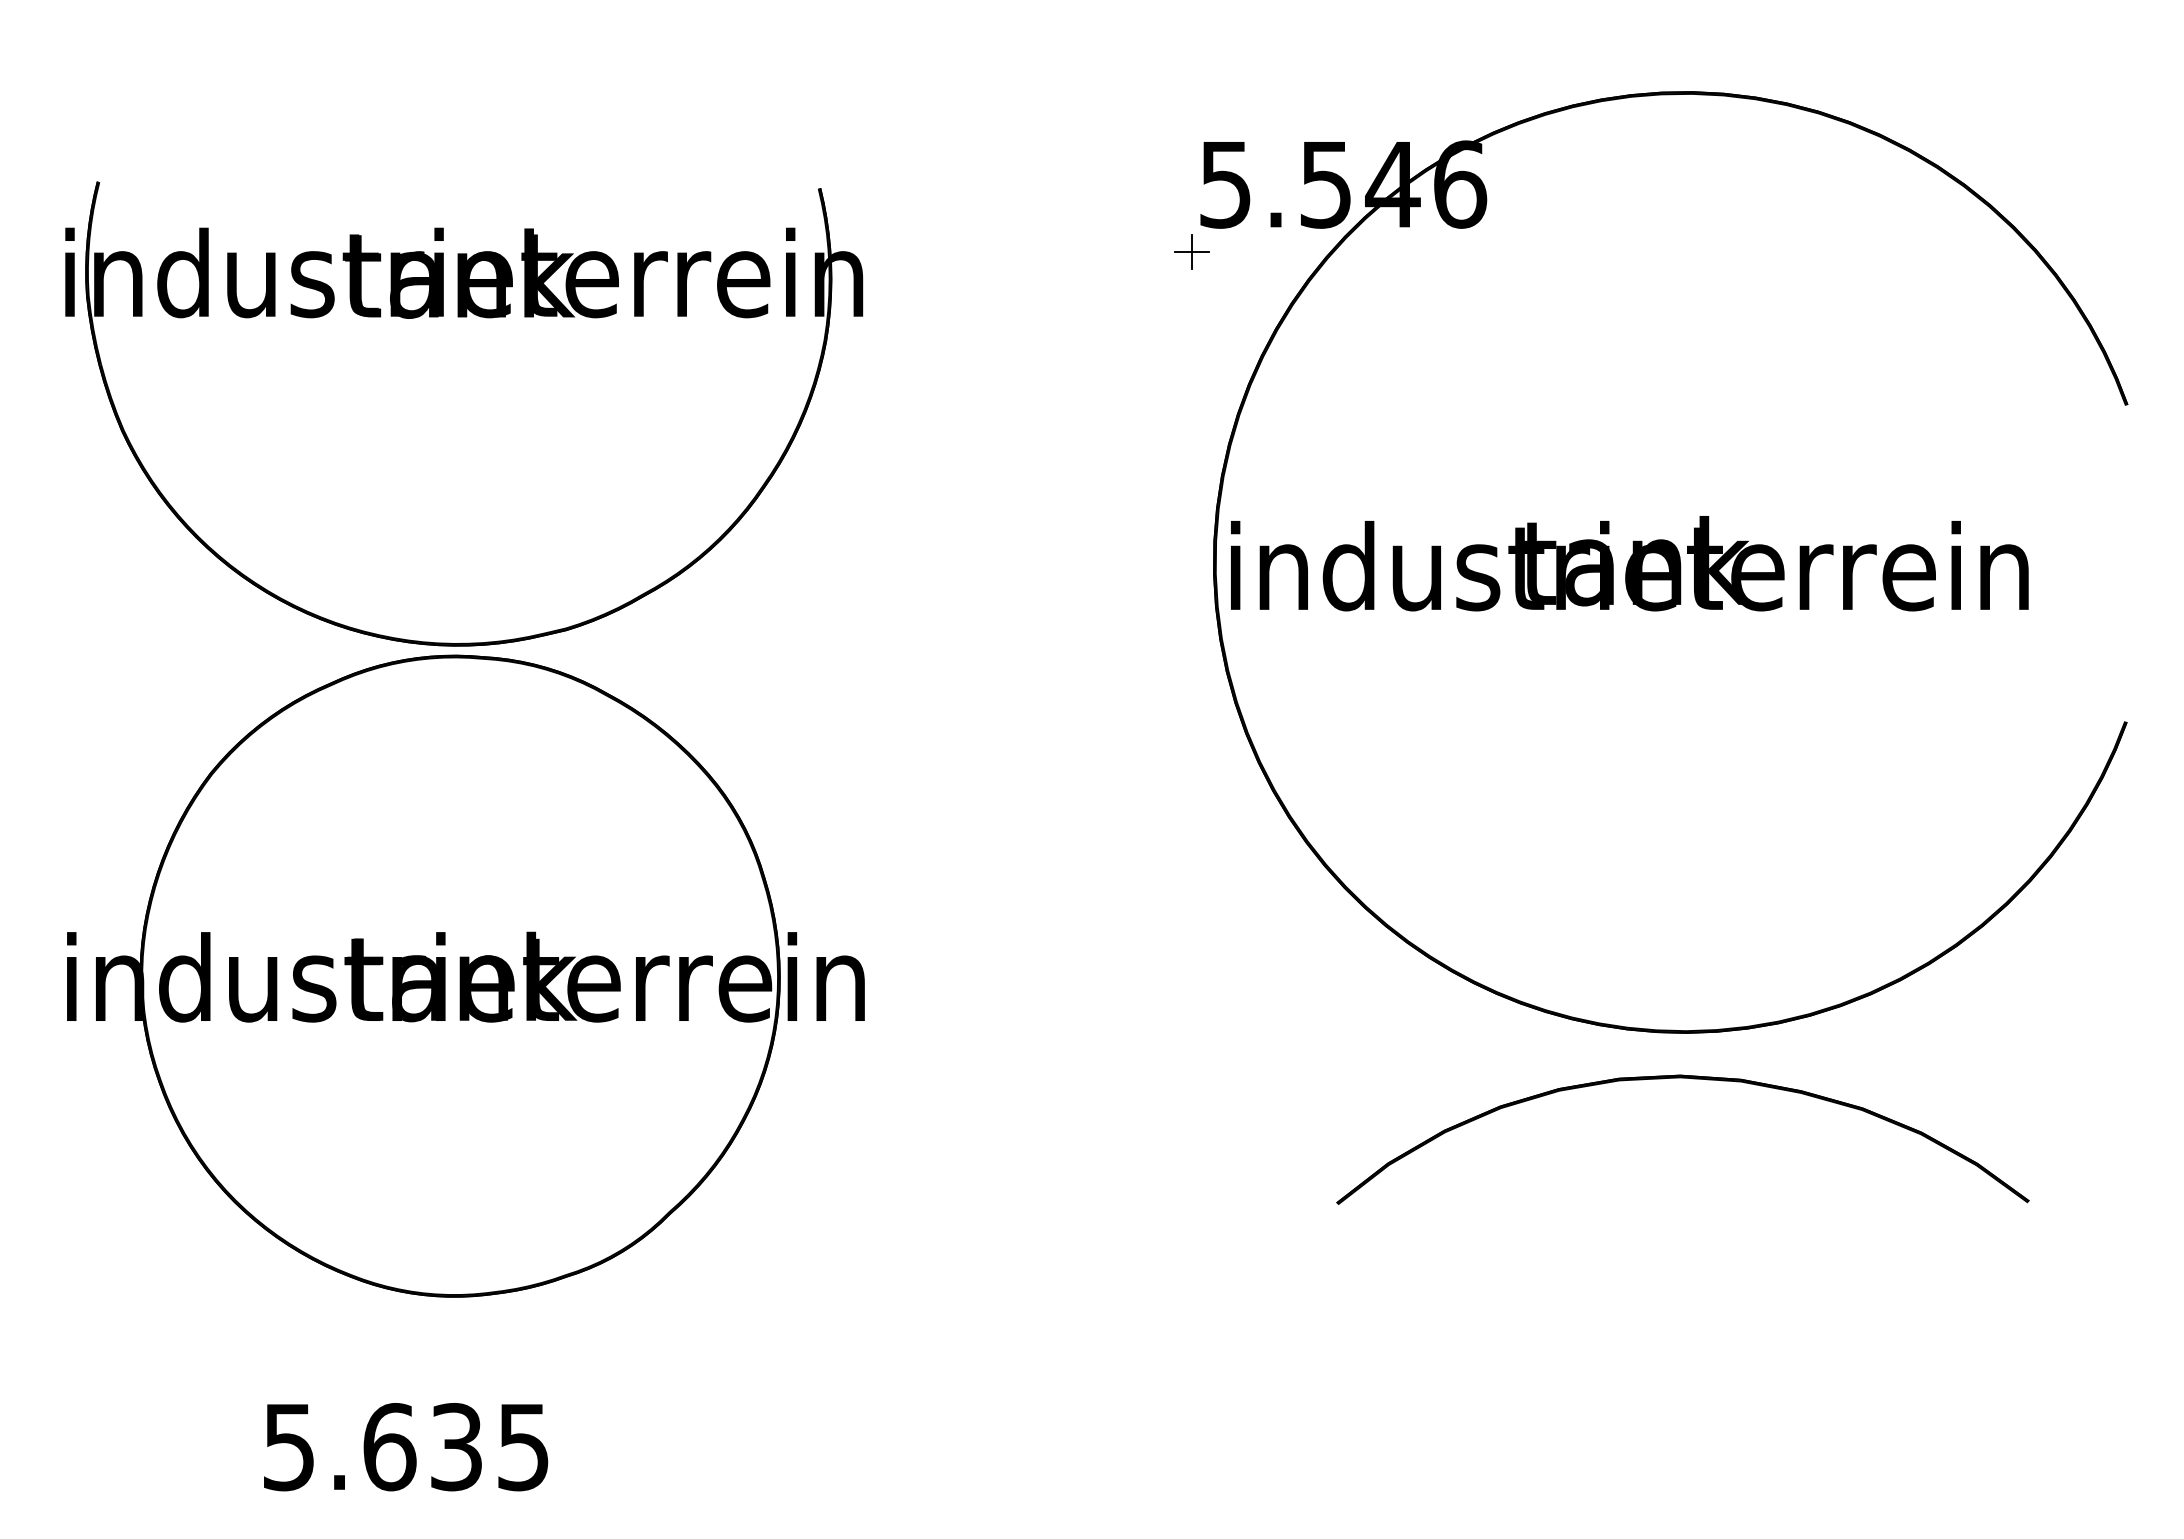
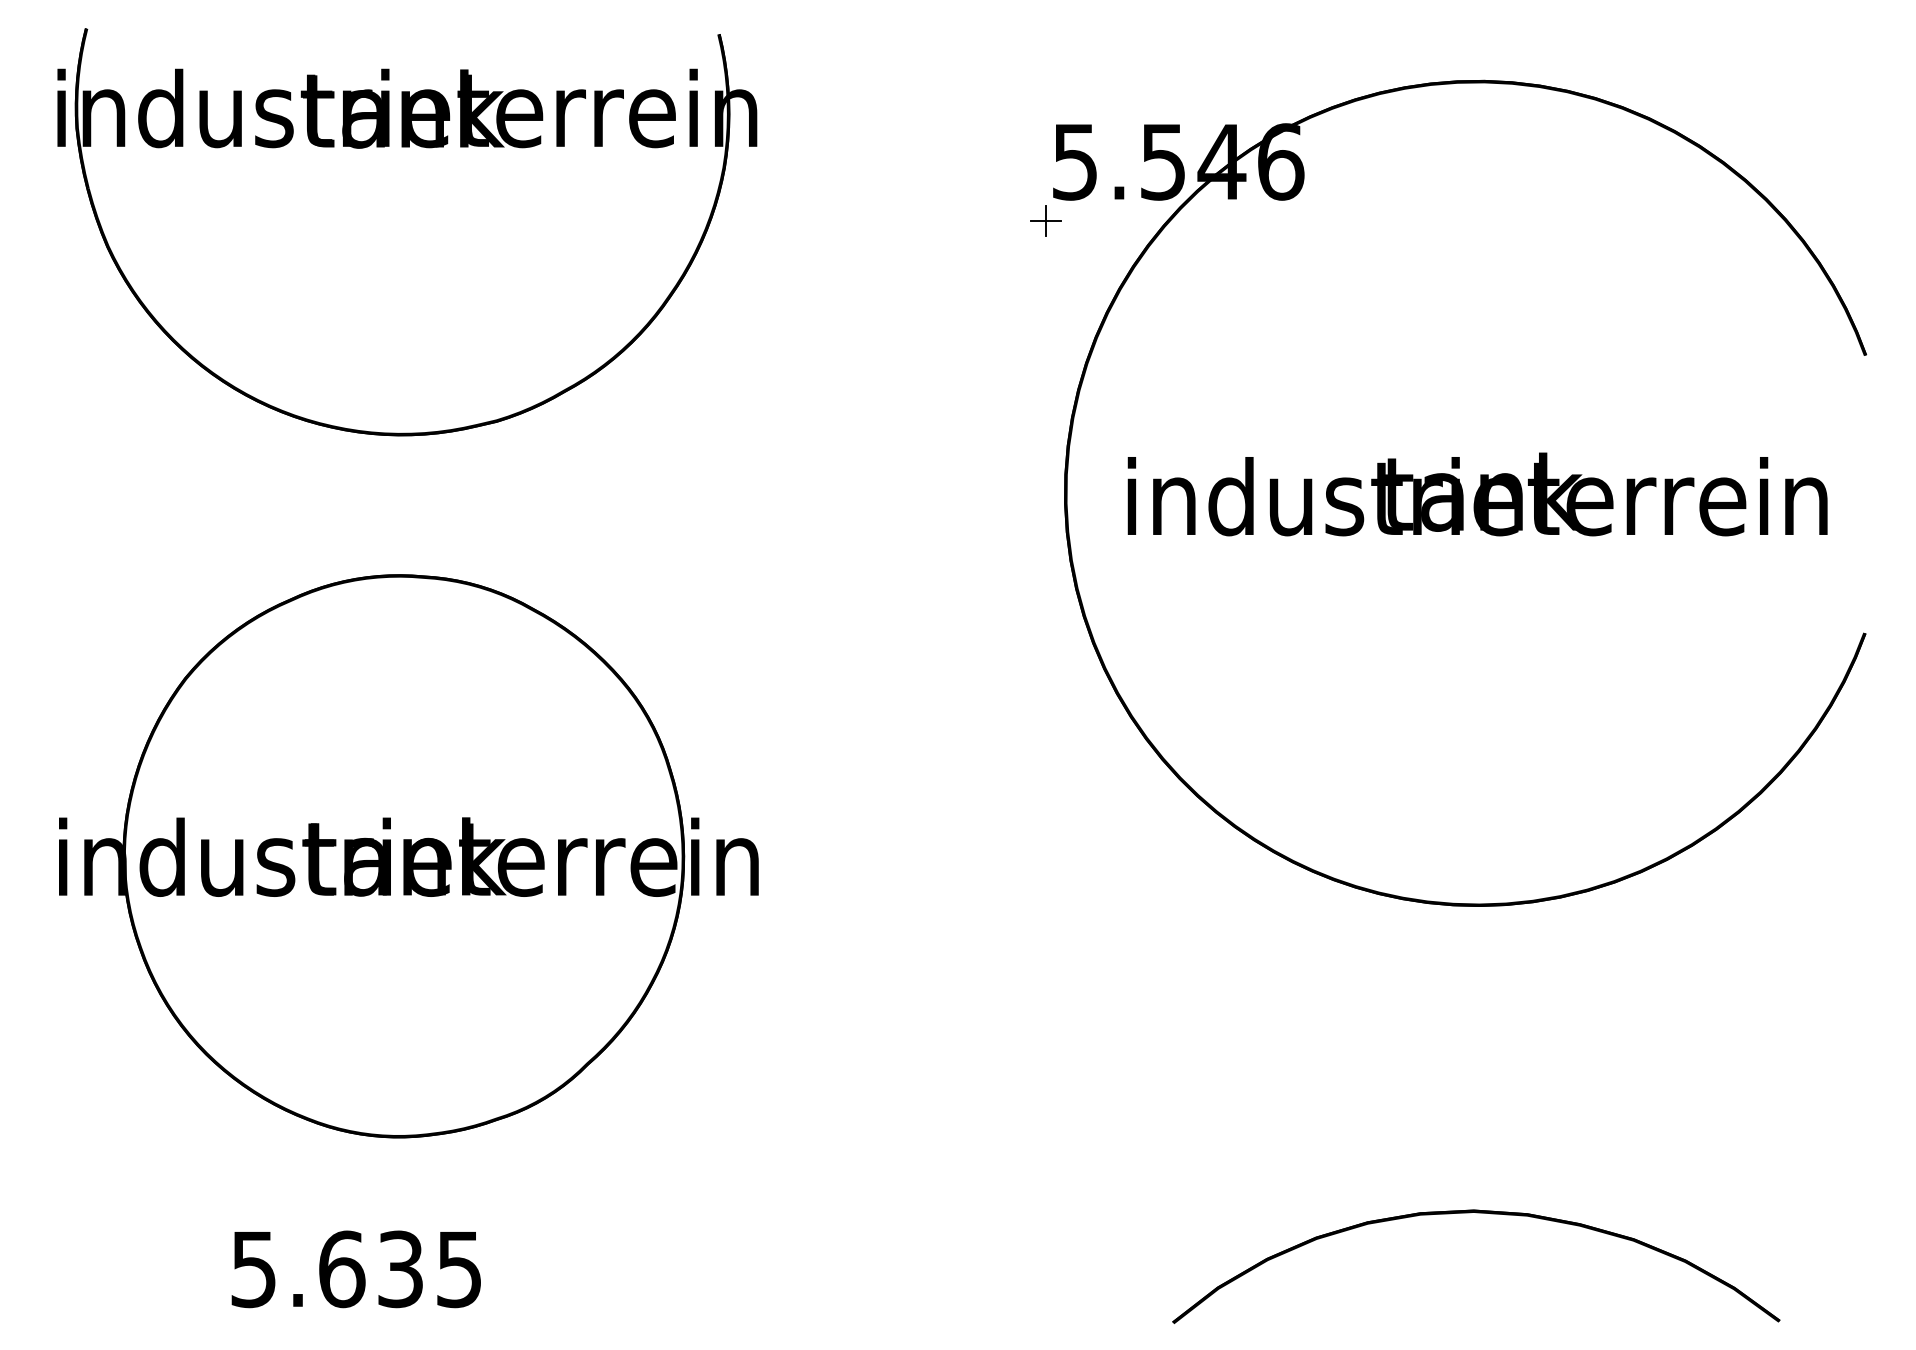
part: (464, 317) -> (407, 147), moved
text: (1629, 563) -> (1477, 494), moved
part: (1683, 1079) -> (1476, 1213), moved

